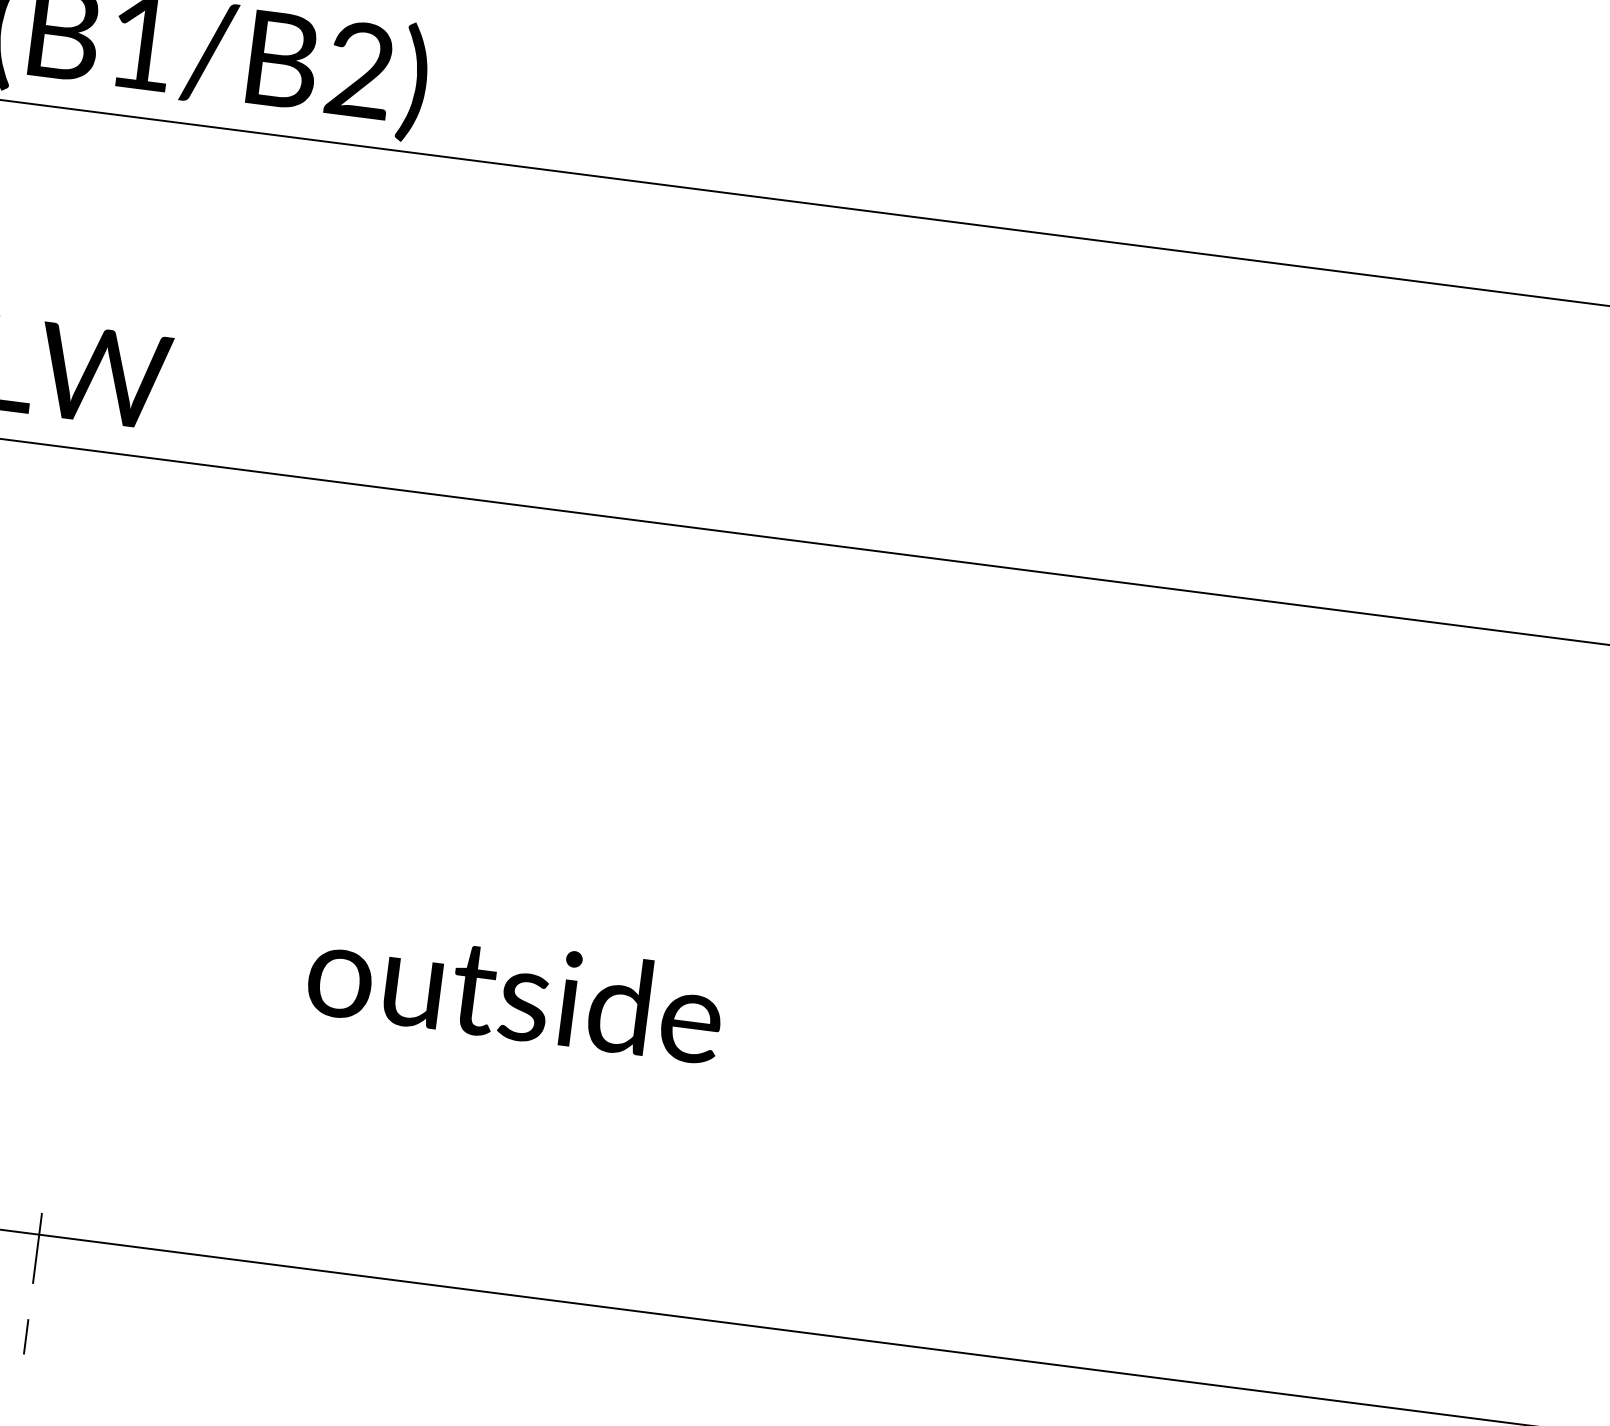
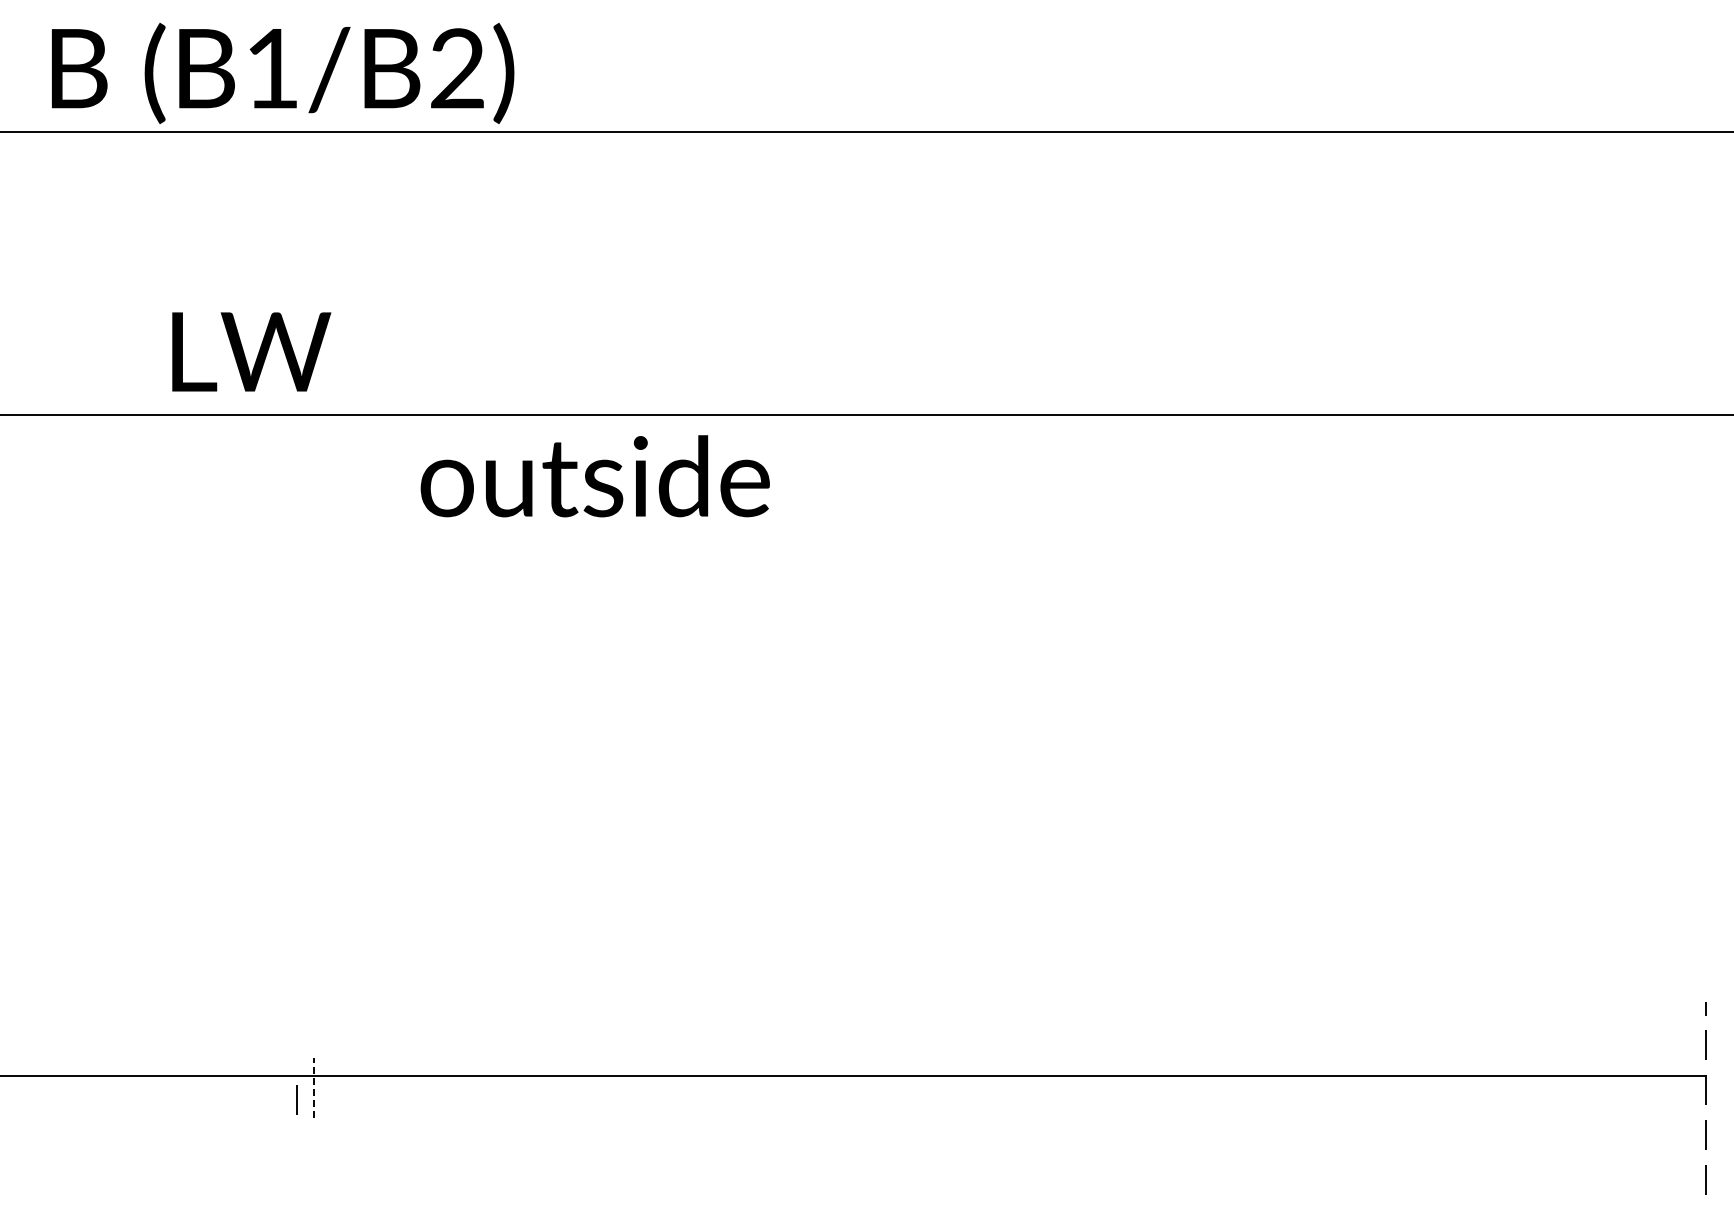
text: (514, 991) -> (594, 476), moved
line: (37, 1247) -> (313, 1087), solid -> dashed
line: (25, 1335) -> (296, 1099), moved

